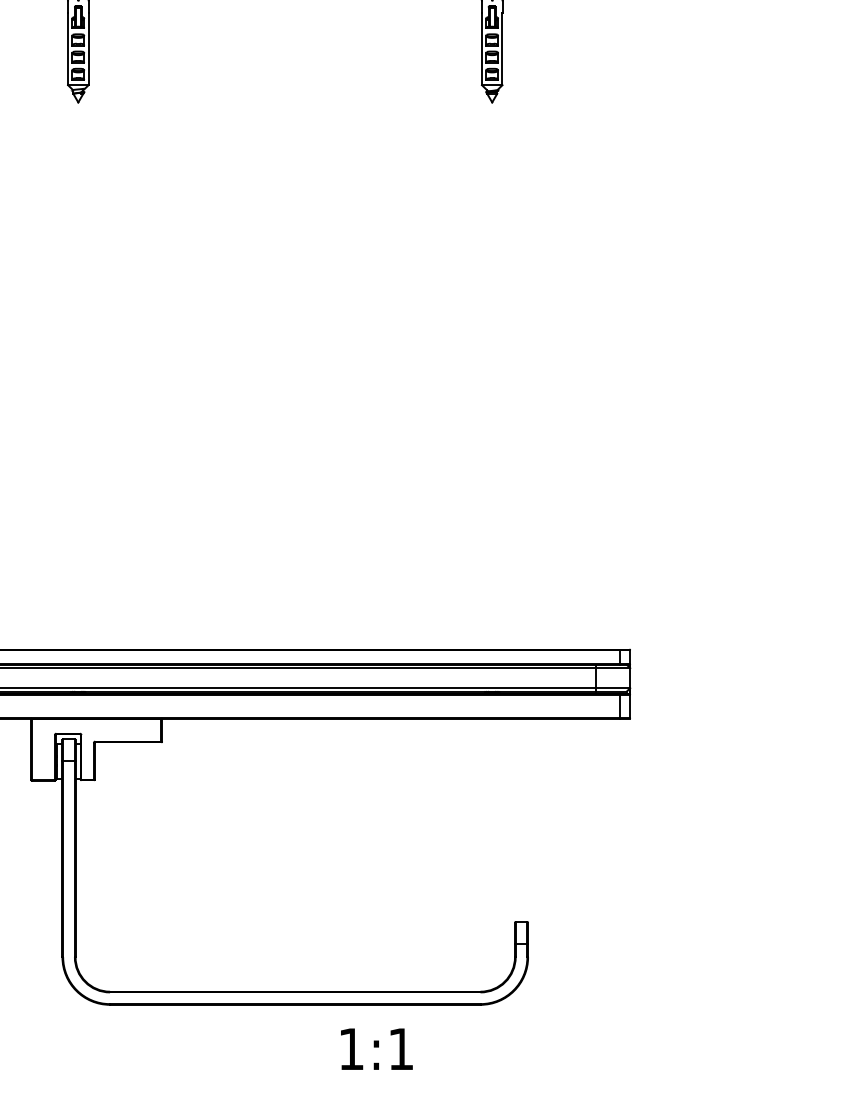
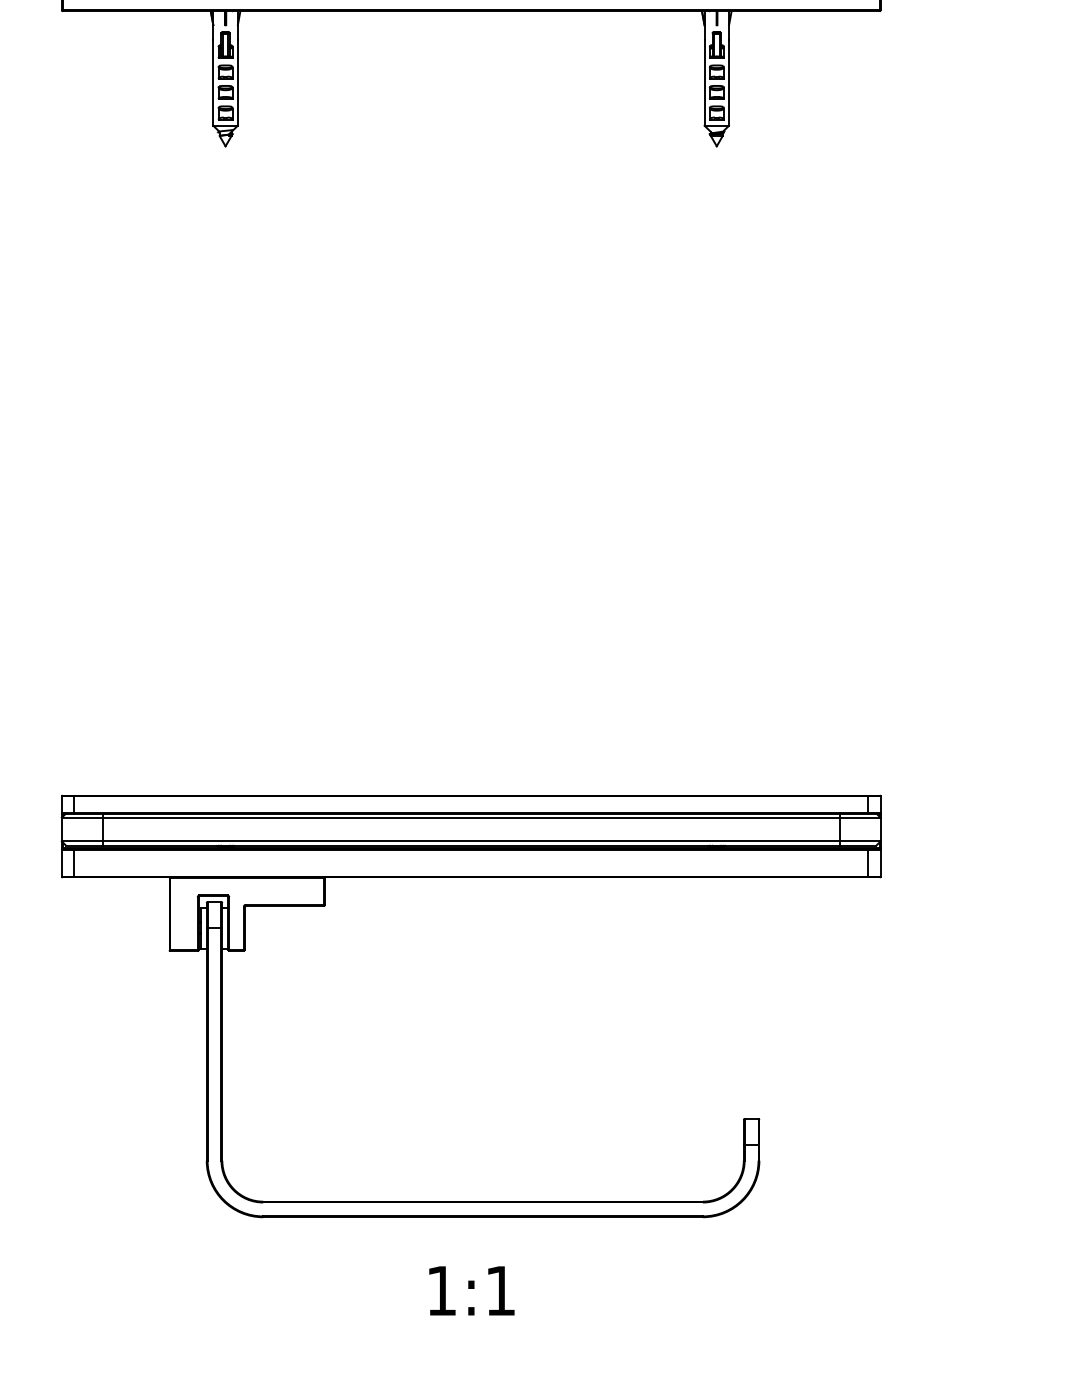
text: (376, 1048) -> (471, 1290), moved

